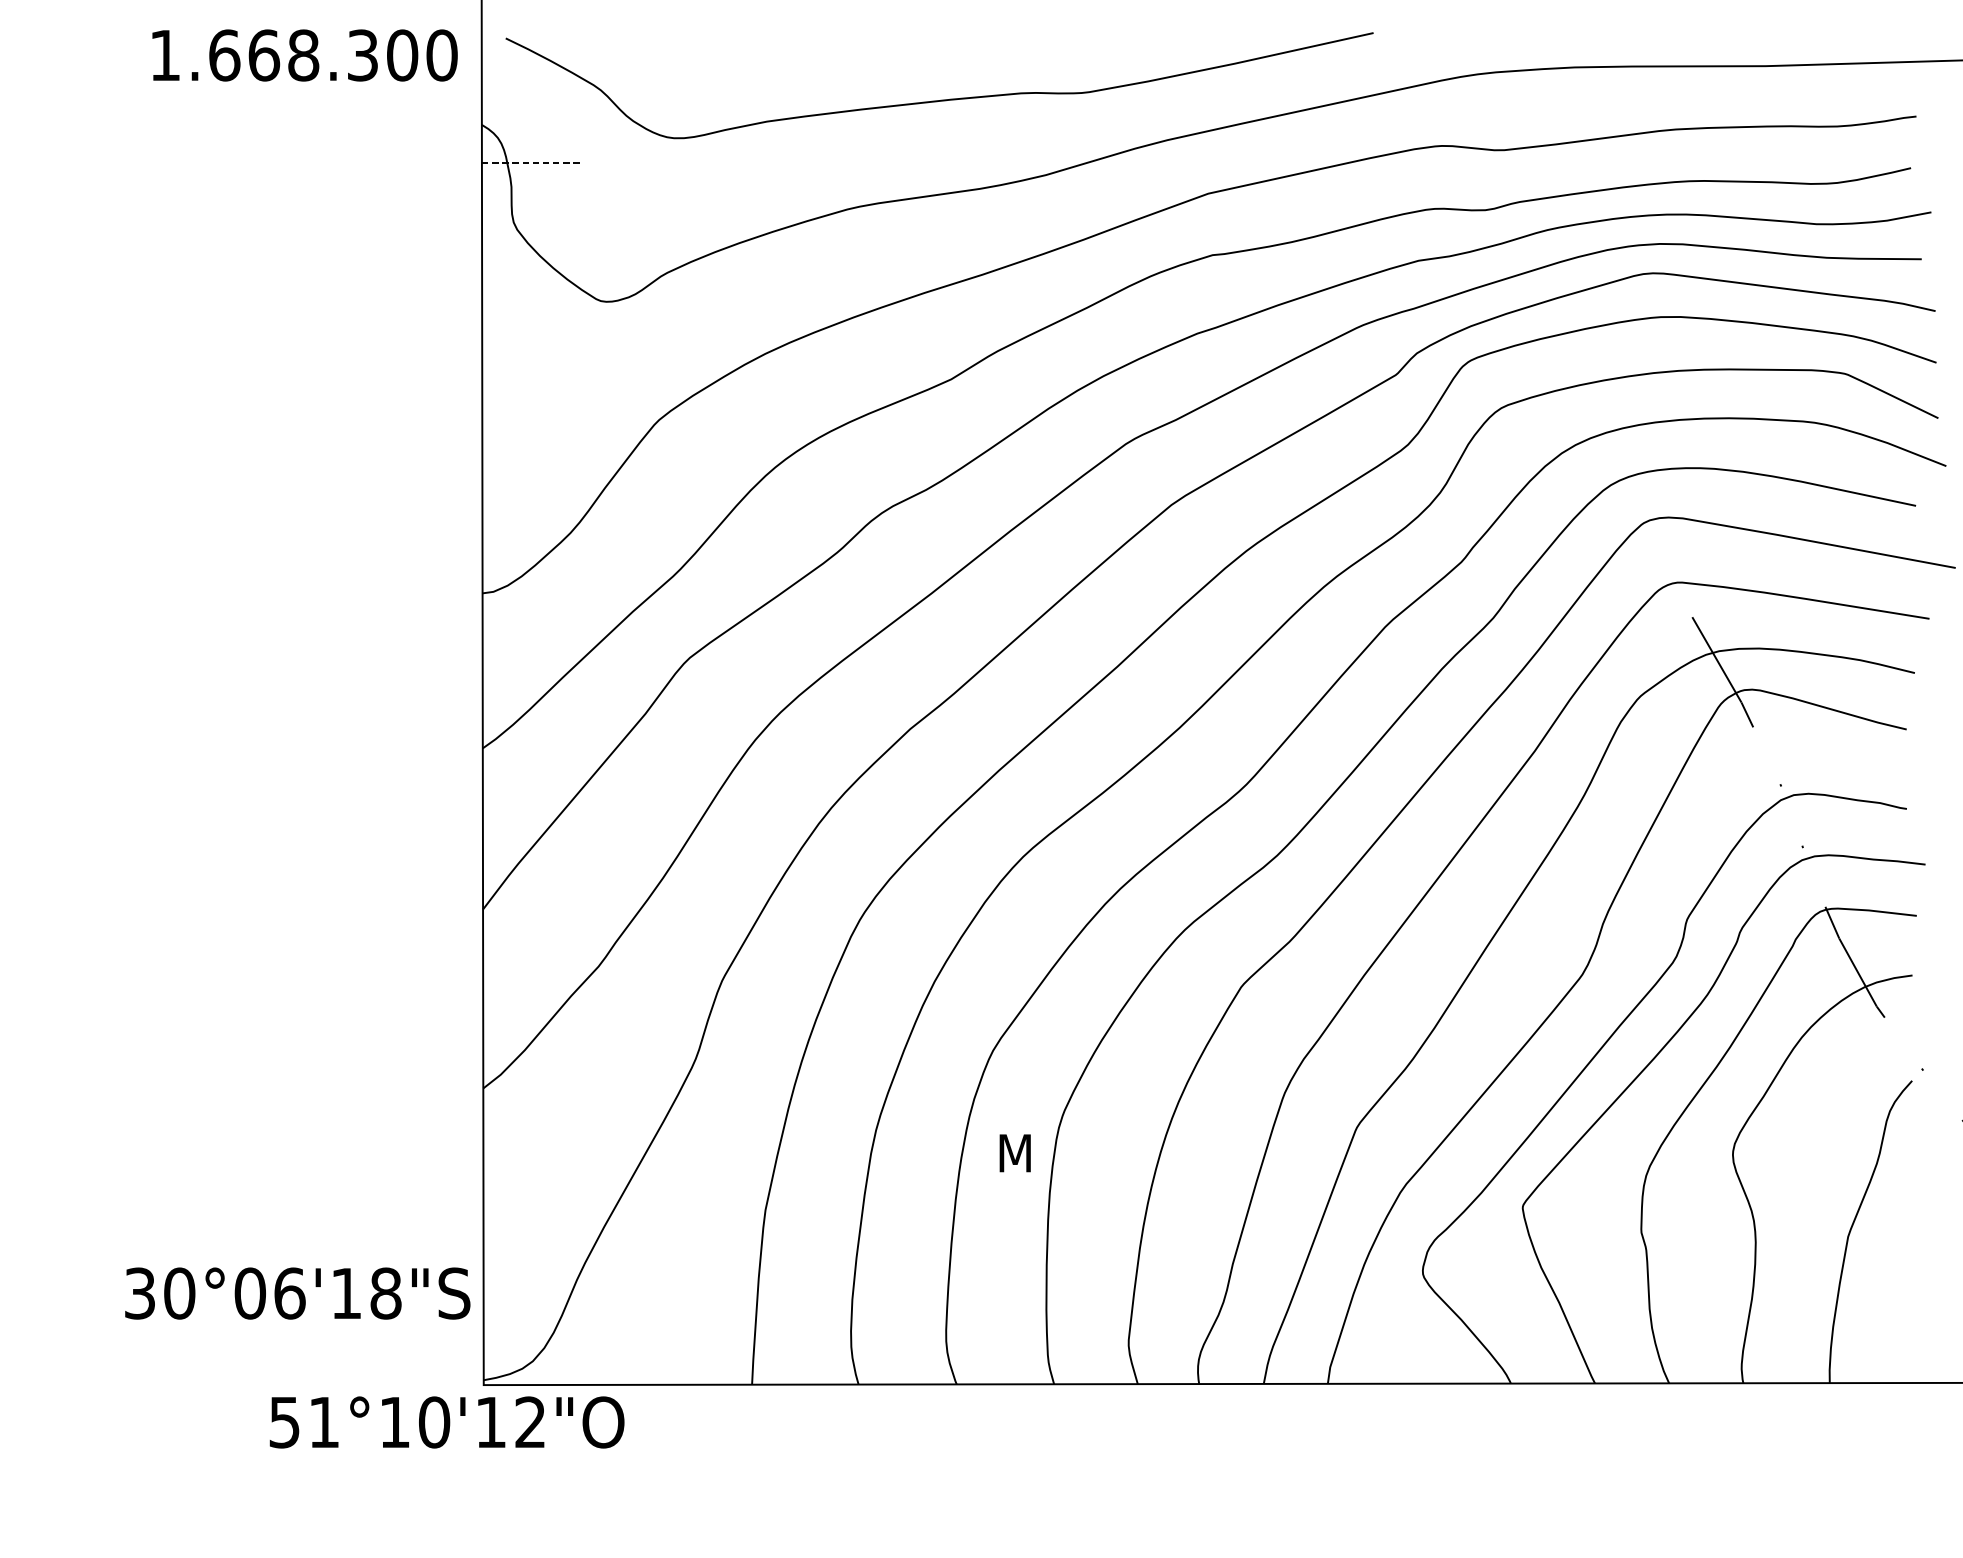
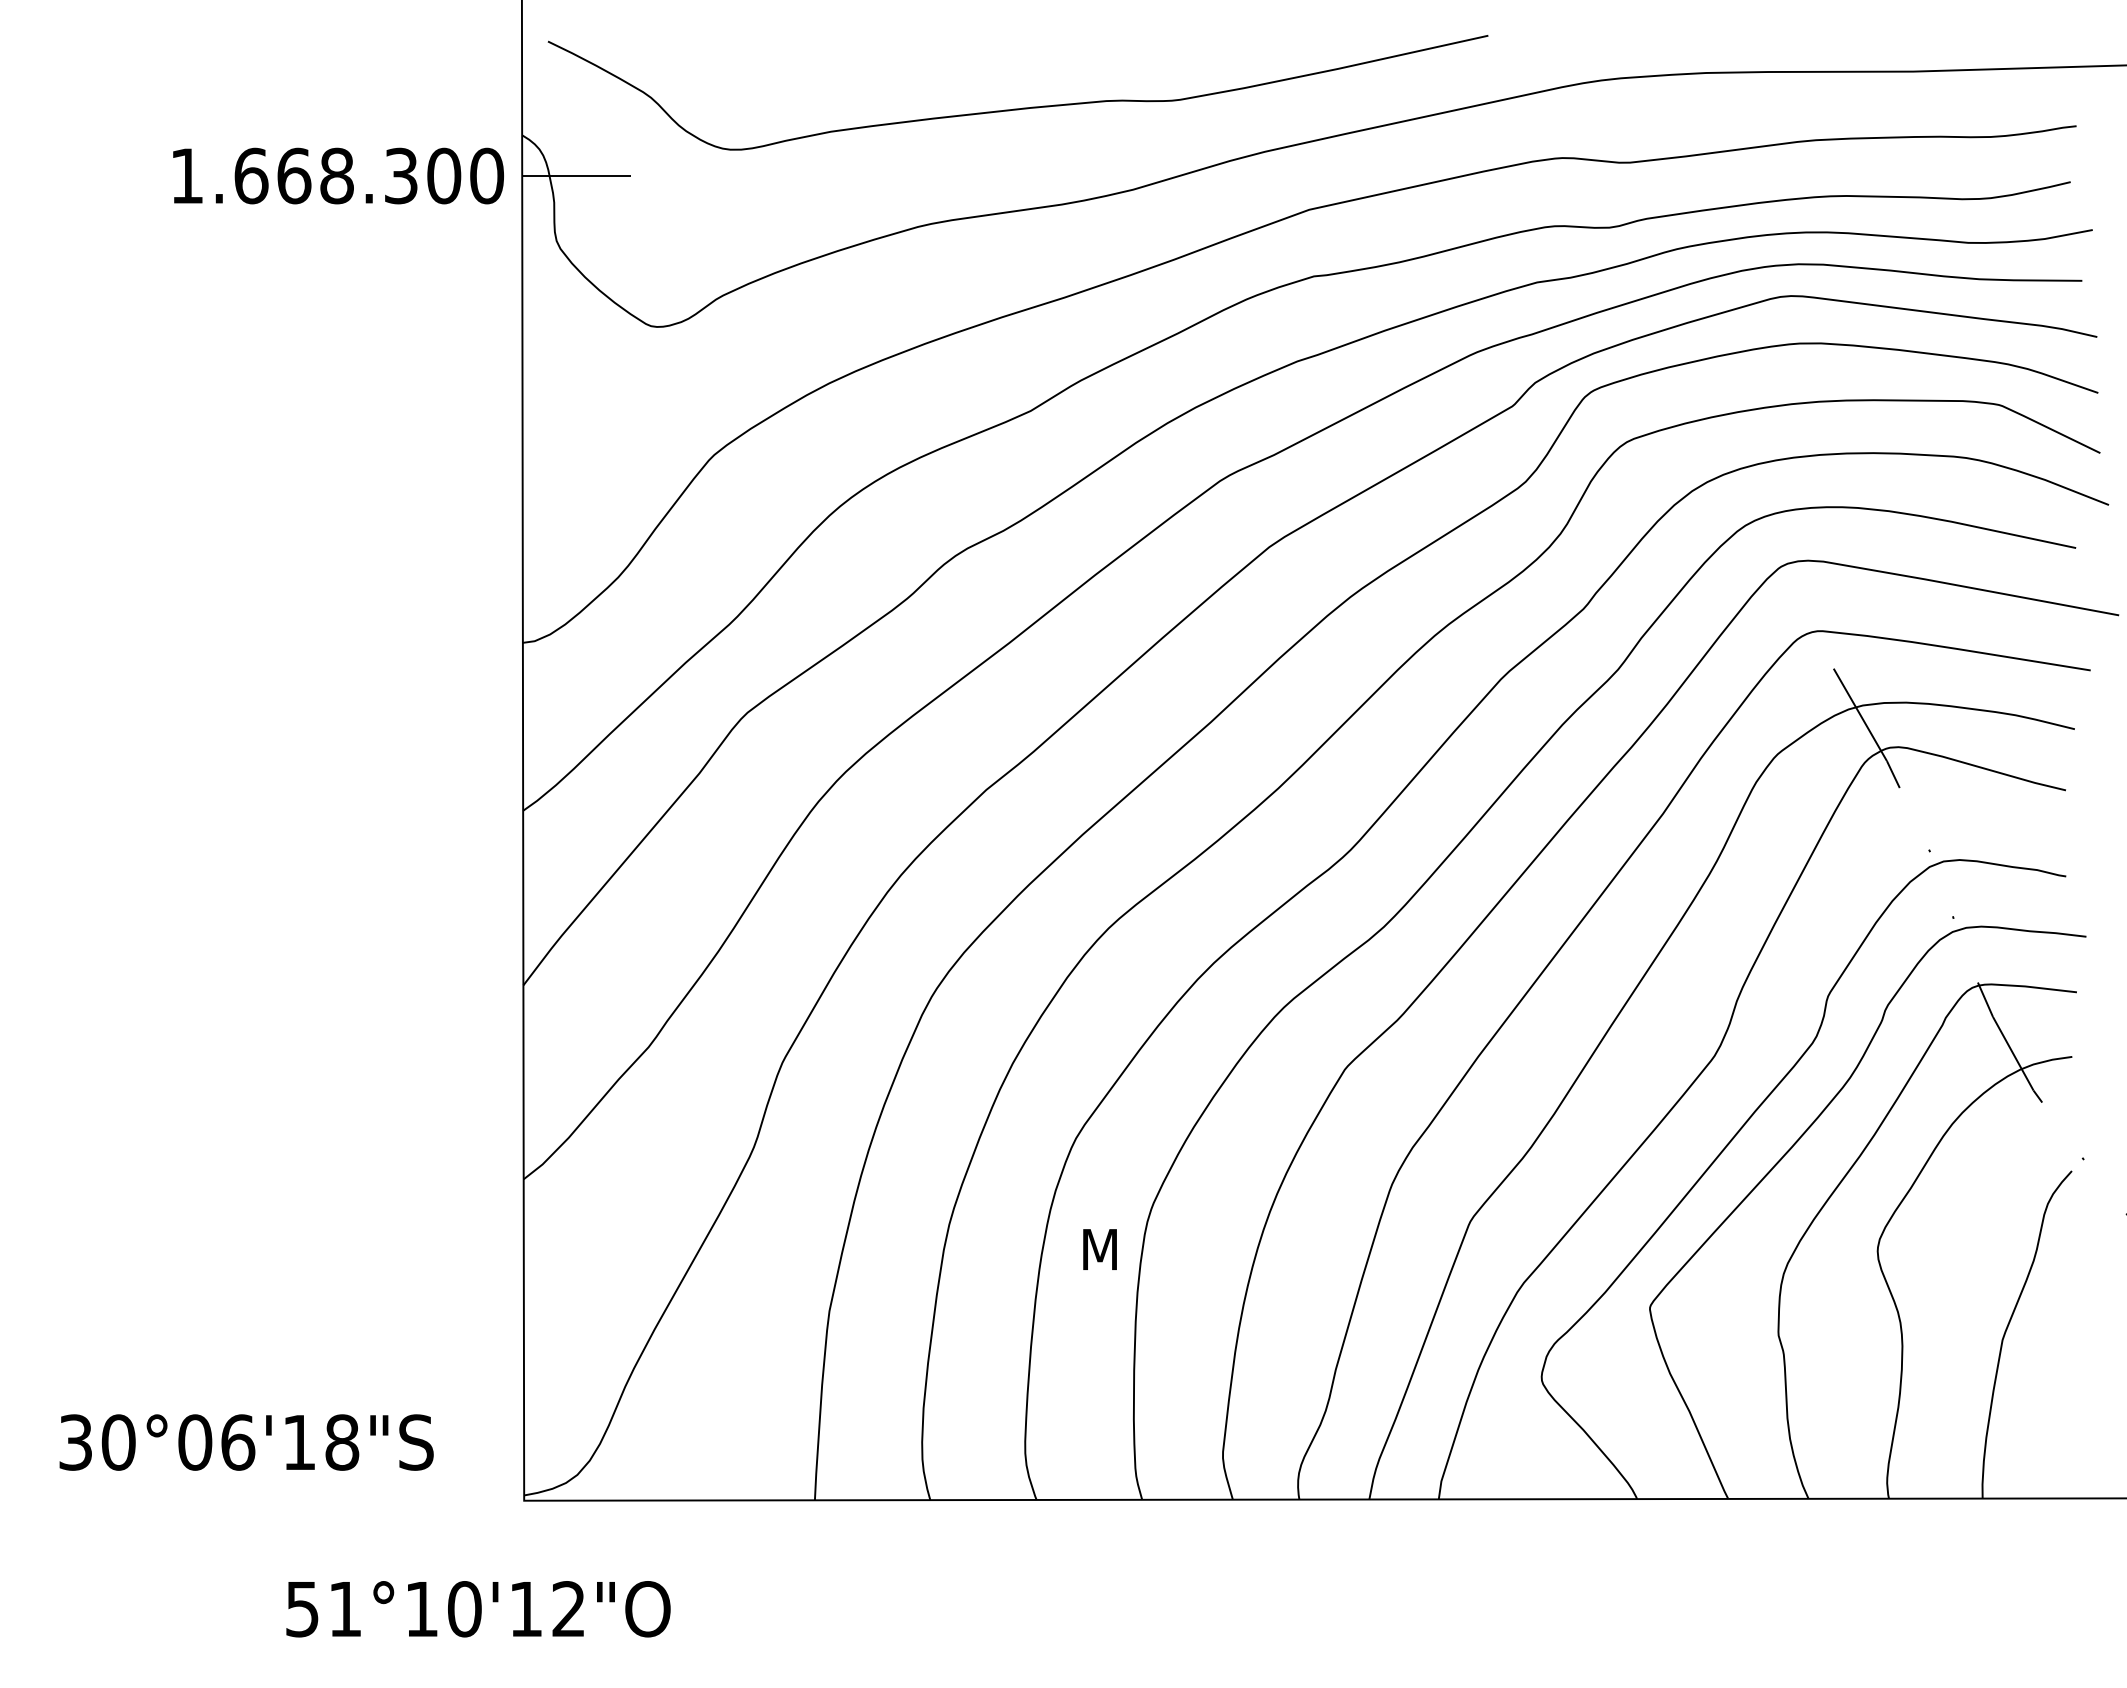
text: (305, 54) -> (338, 175), moved
line: (532, 162) -> (576, 176), dashed -> solid
text: (297, 1293) -> (246, 1442), moved
text: (447, 1422) -> (478, 1609), moved

